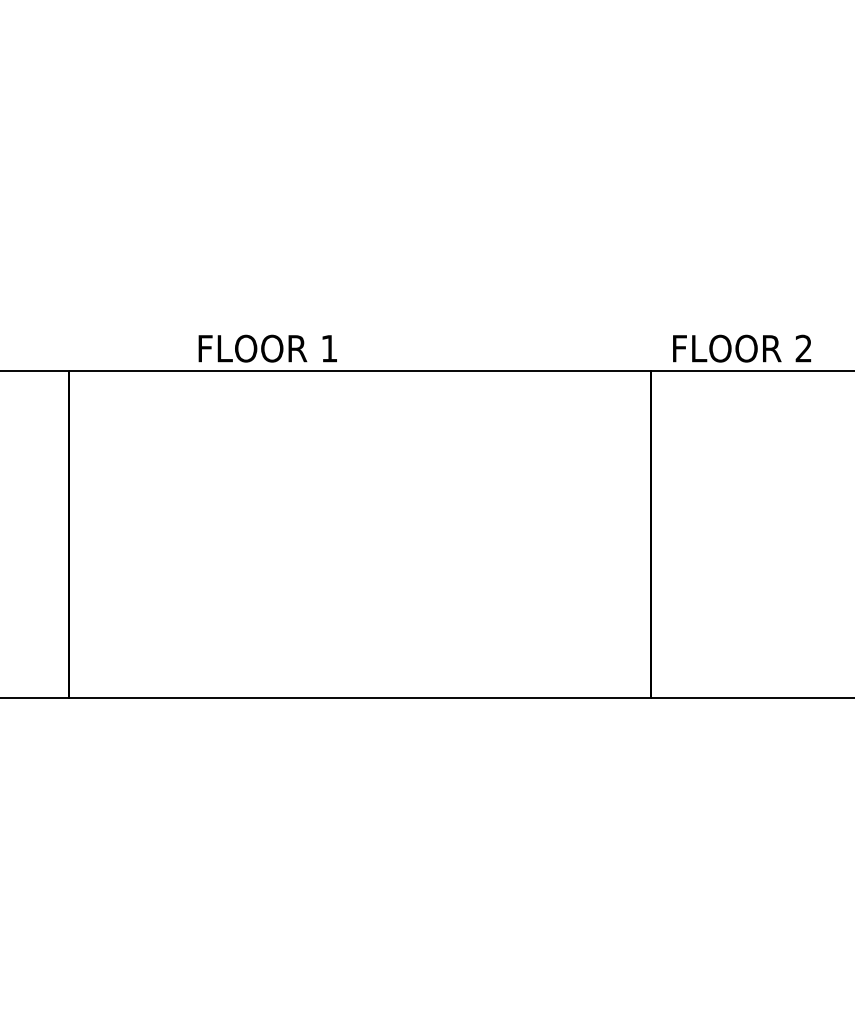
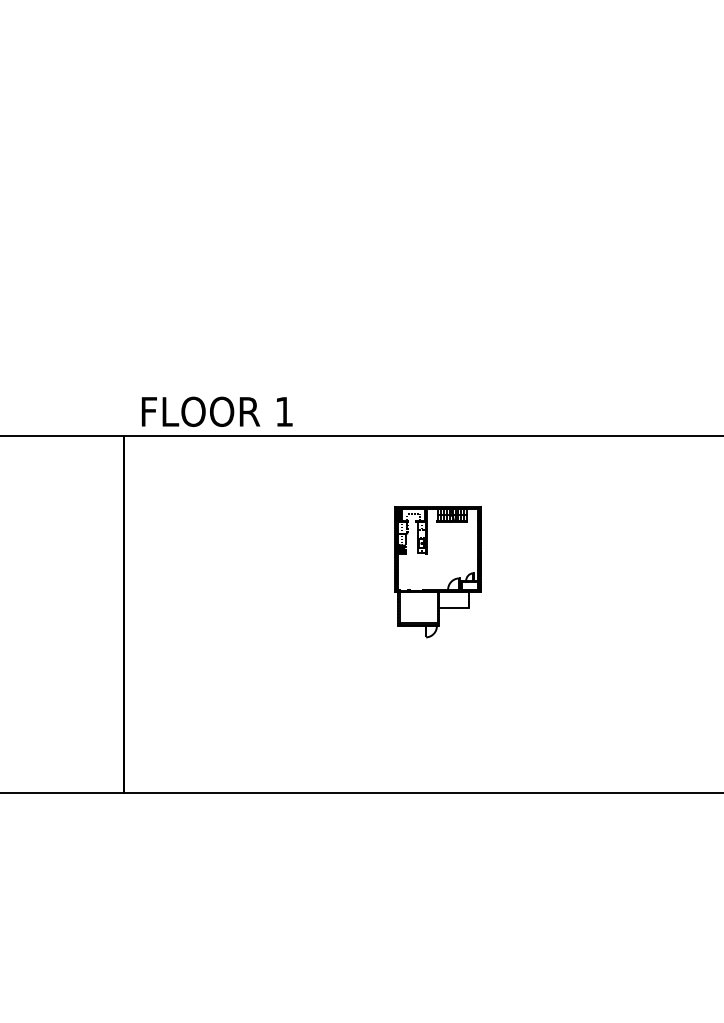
text: (267, 348) -> (216, 411), moved
part: (355, 495) -> (437, 571), added

